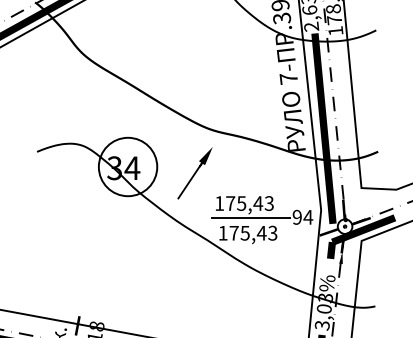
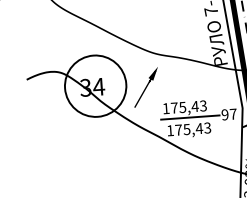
circle: (127, 166) -> (95, 85), size x1.4
text: (308, 217) -> (233, 114), 94 -> 97

